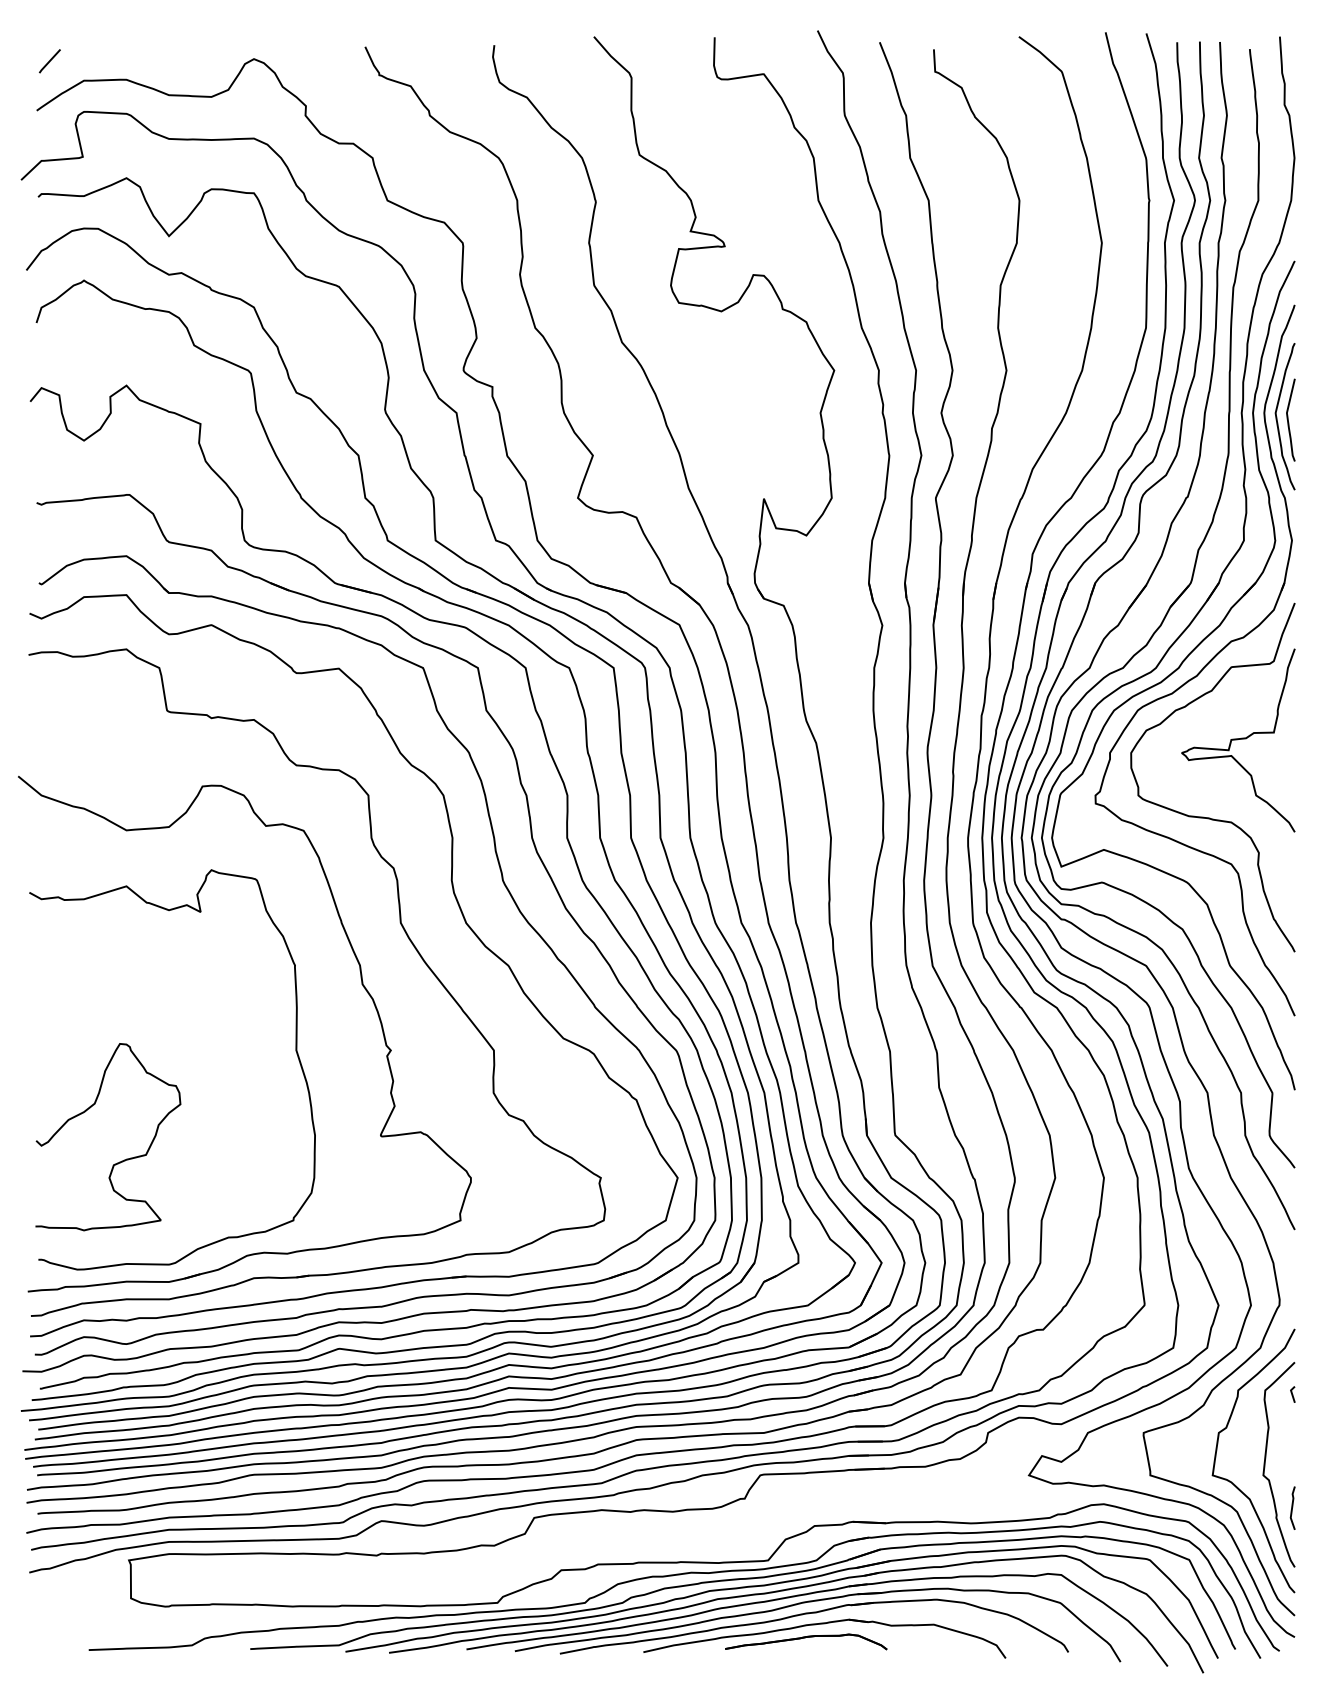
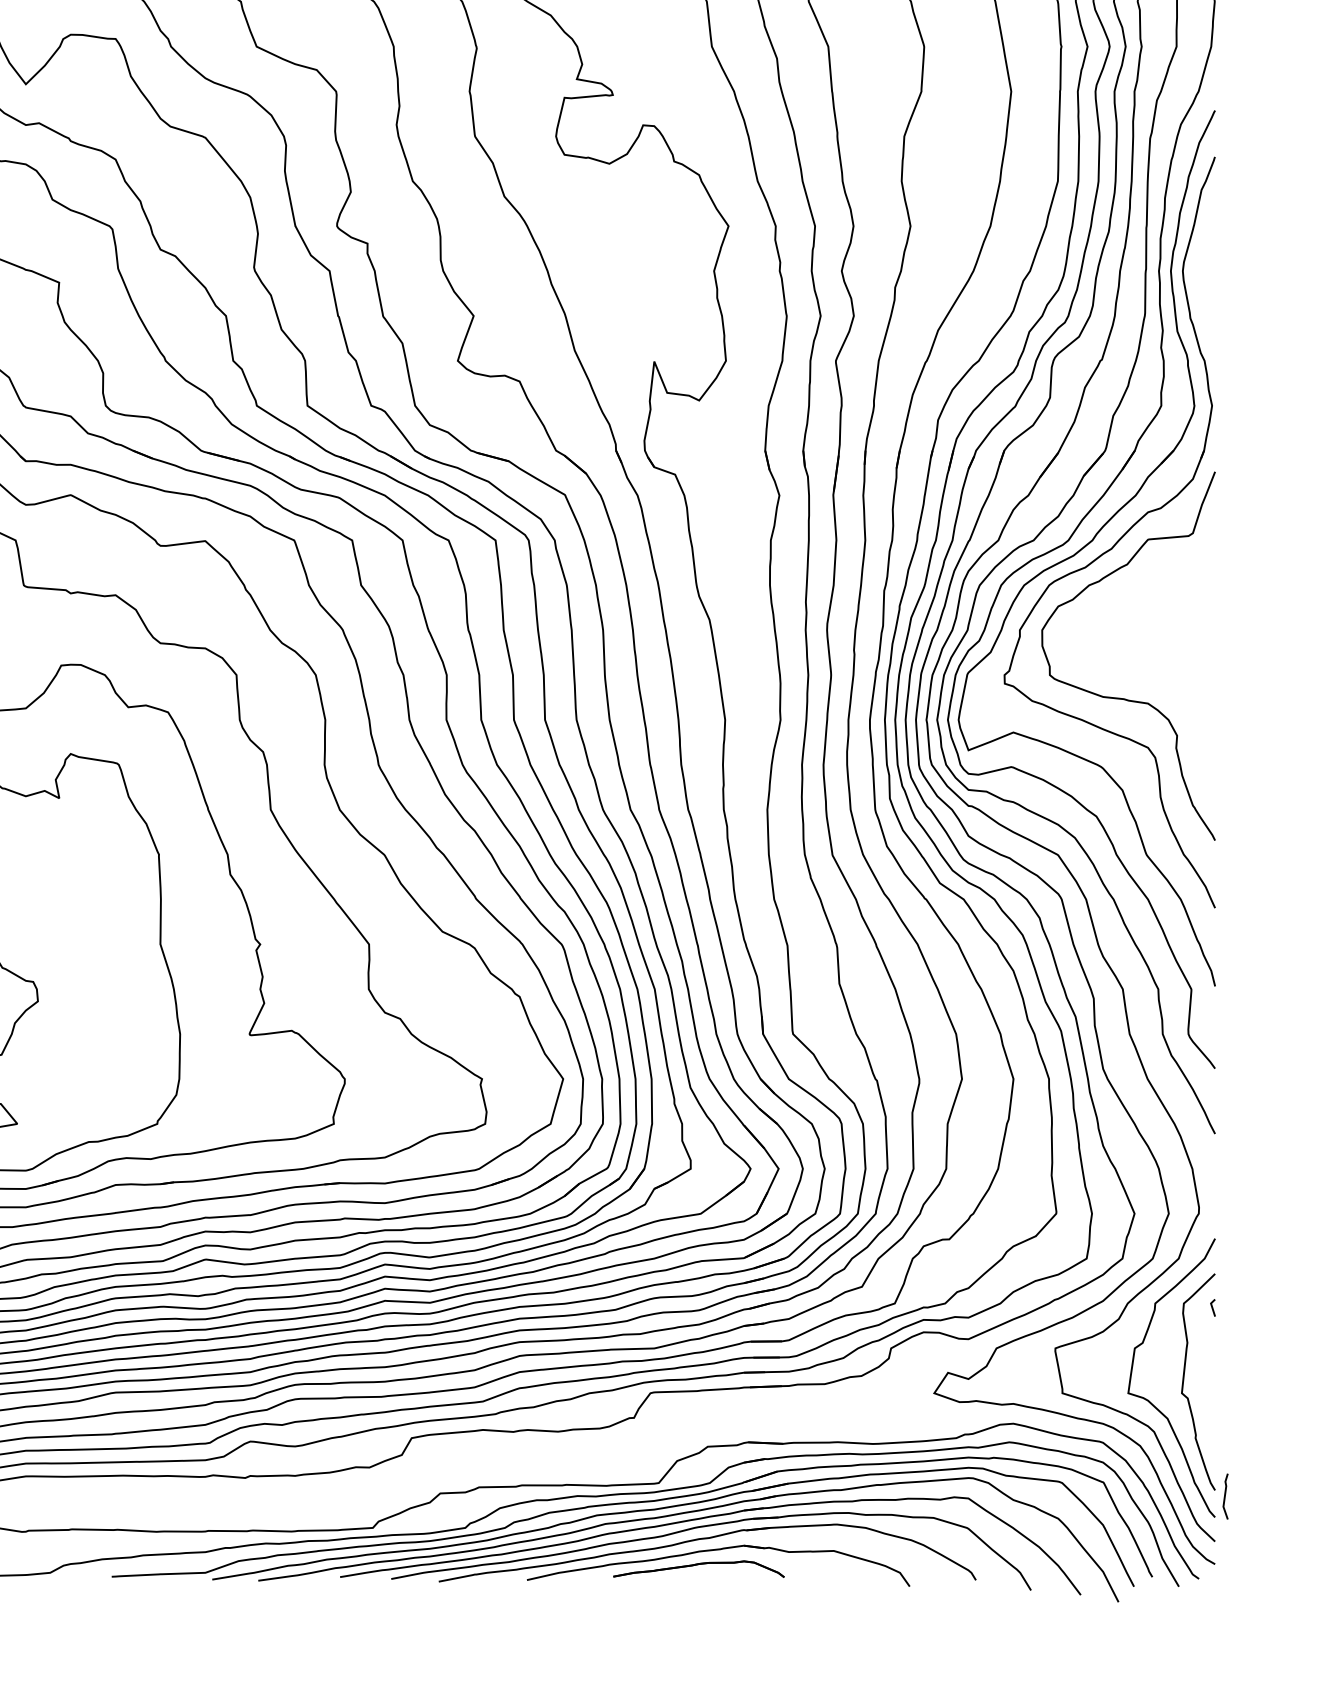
part: (1284, 416) -> (1204, 274), removed
curve: (1238, 739) -> (1155, 615), removed
line: (1292, 1507) -> (1225, 1495), moved

